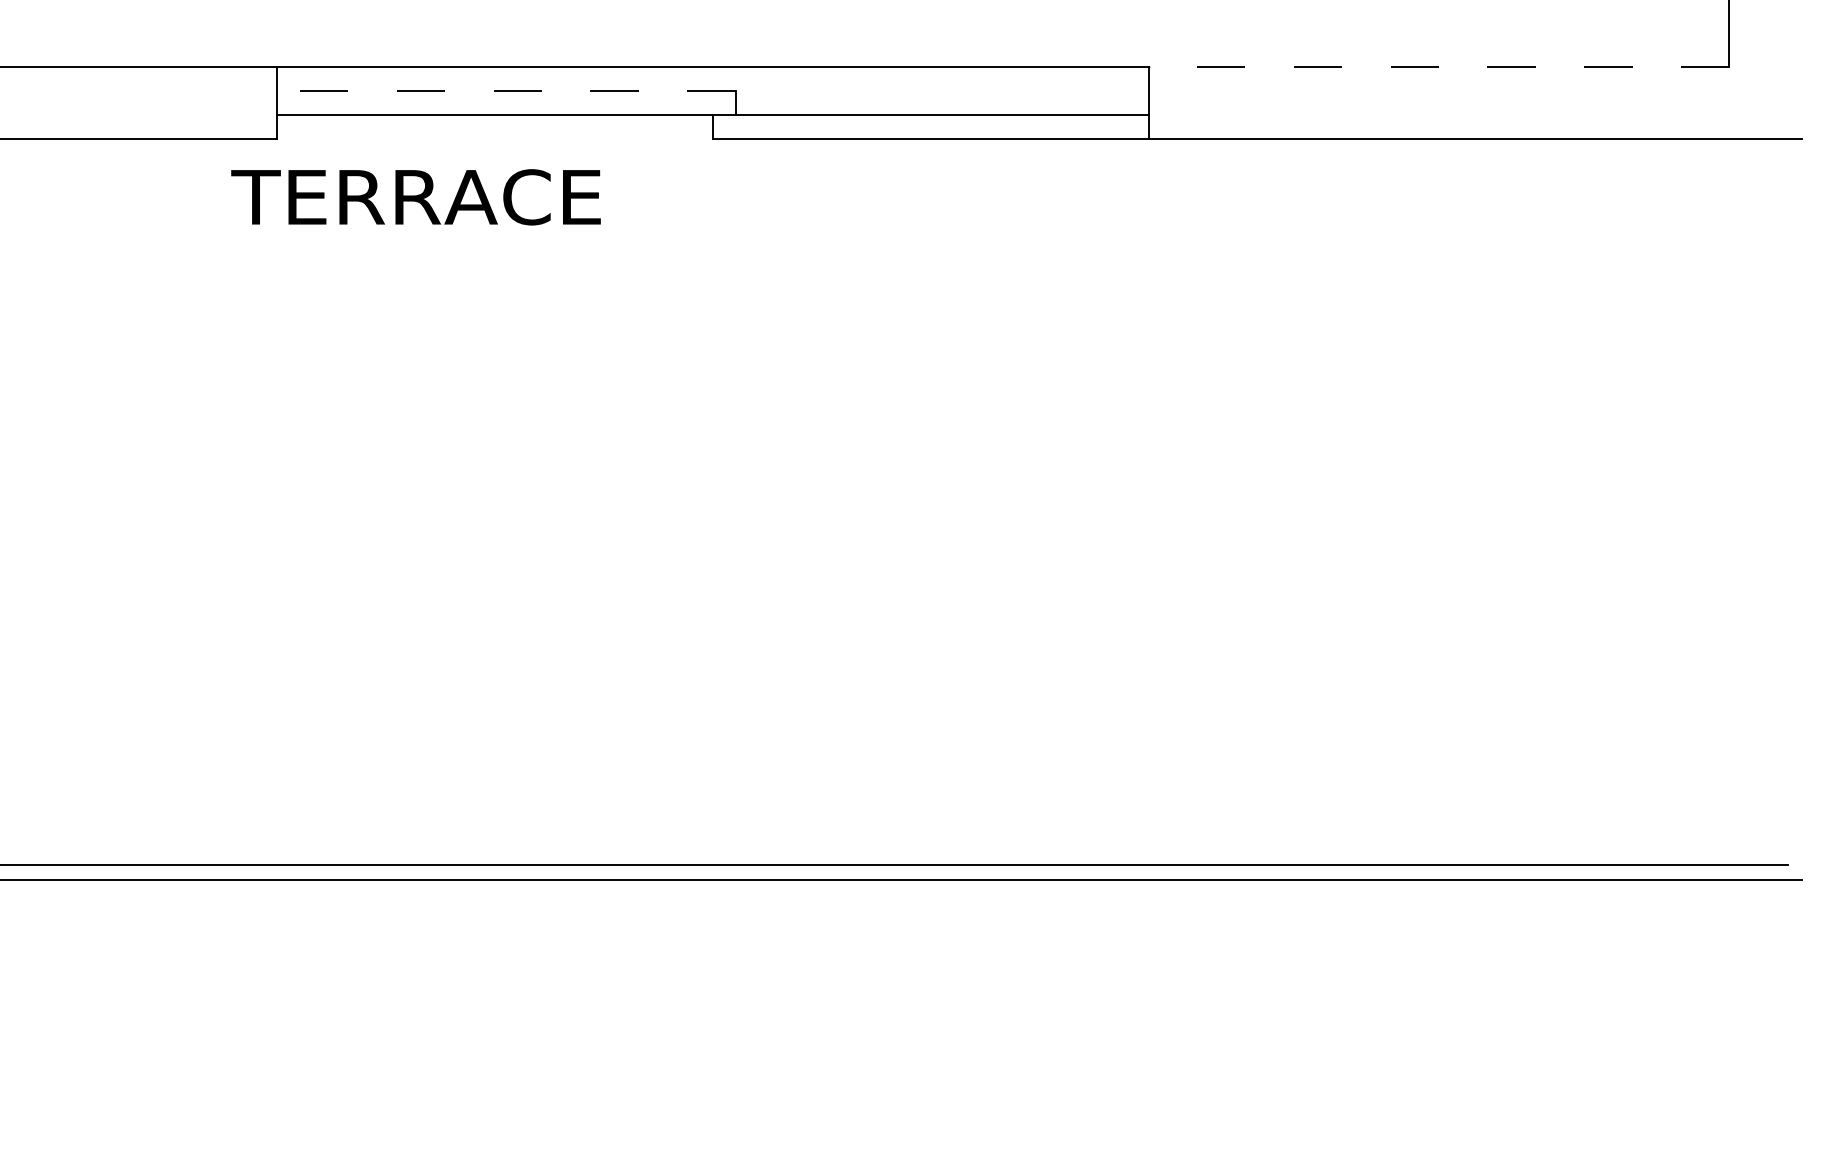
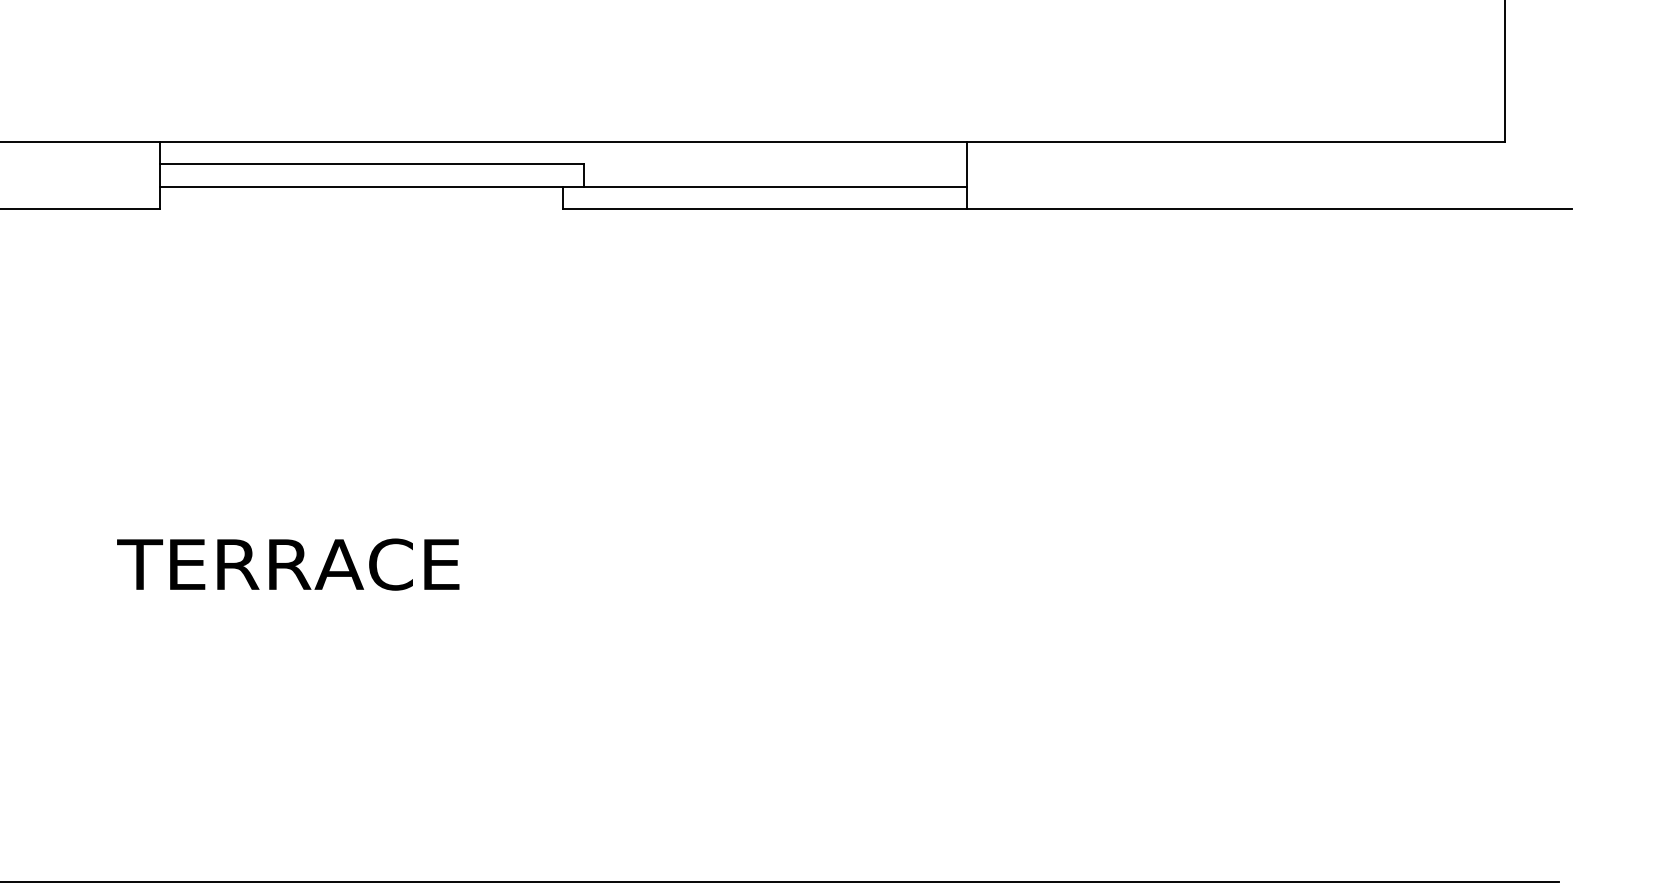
line: (1438, 66) -> (1235, 141), dashed -> solid
line: (505, 91) -> (371, 164), dashed -> solid
text: (415, 197) -> (287, 564), moved

